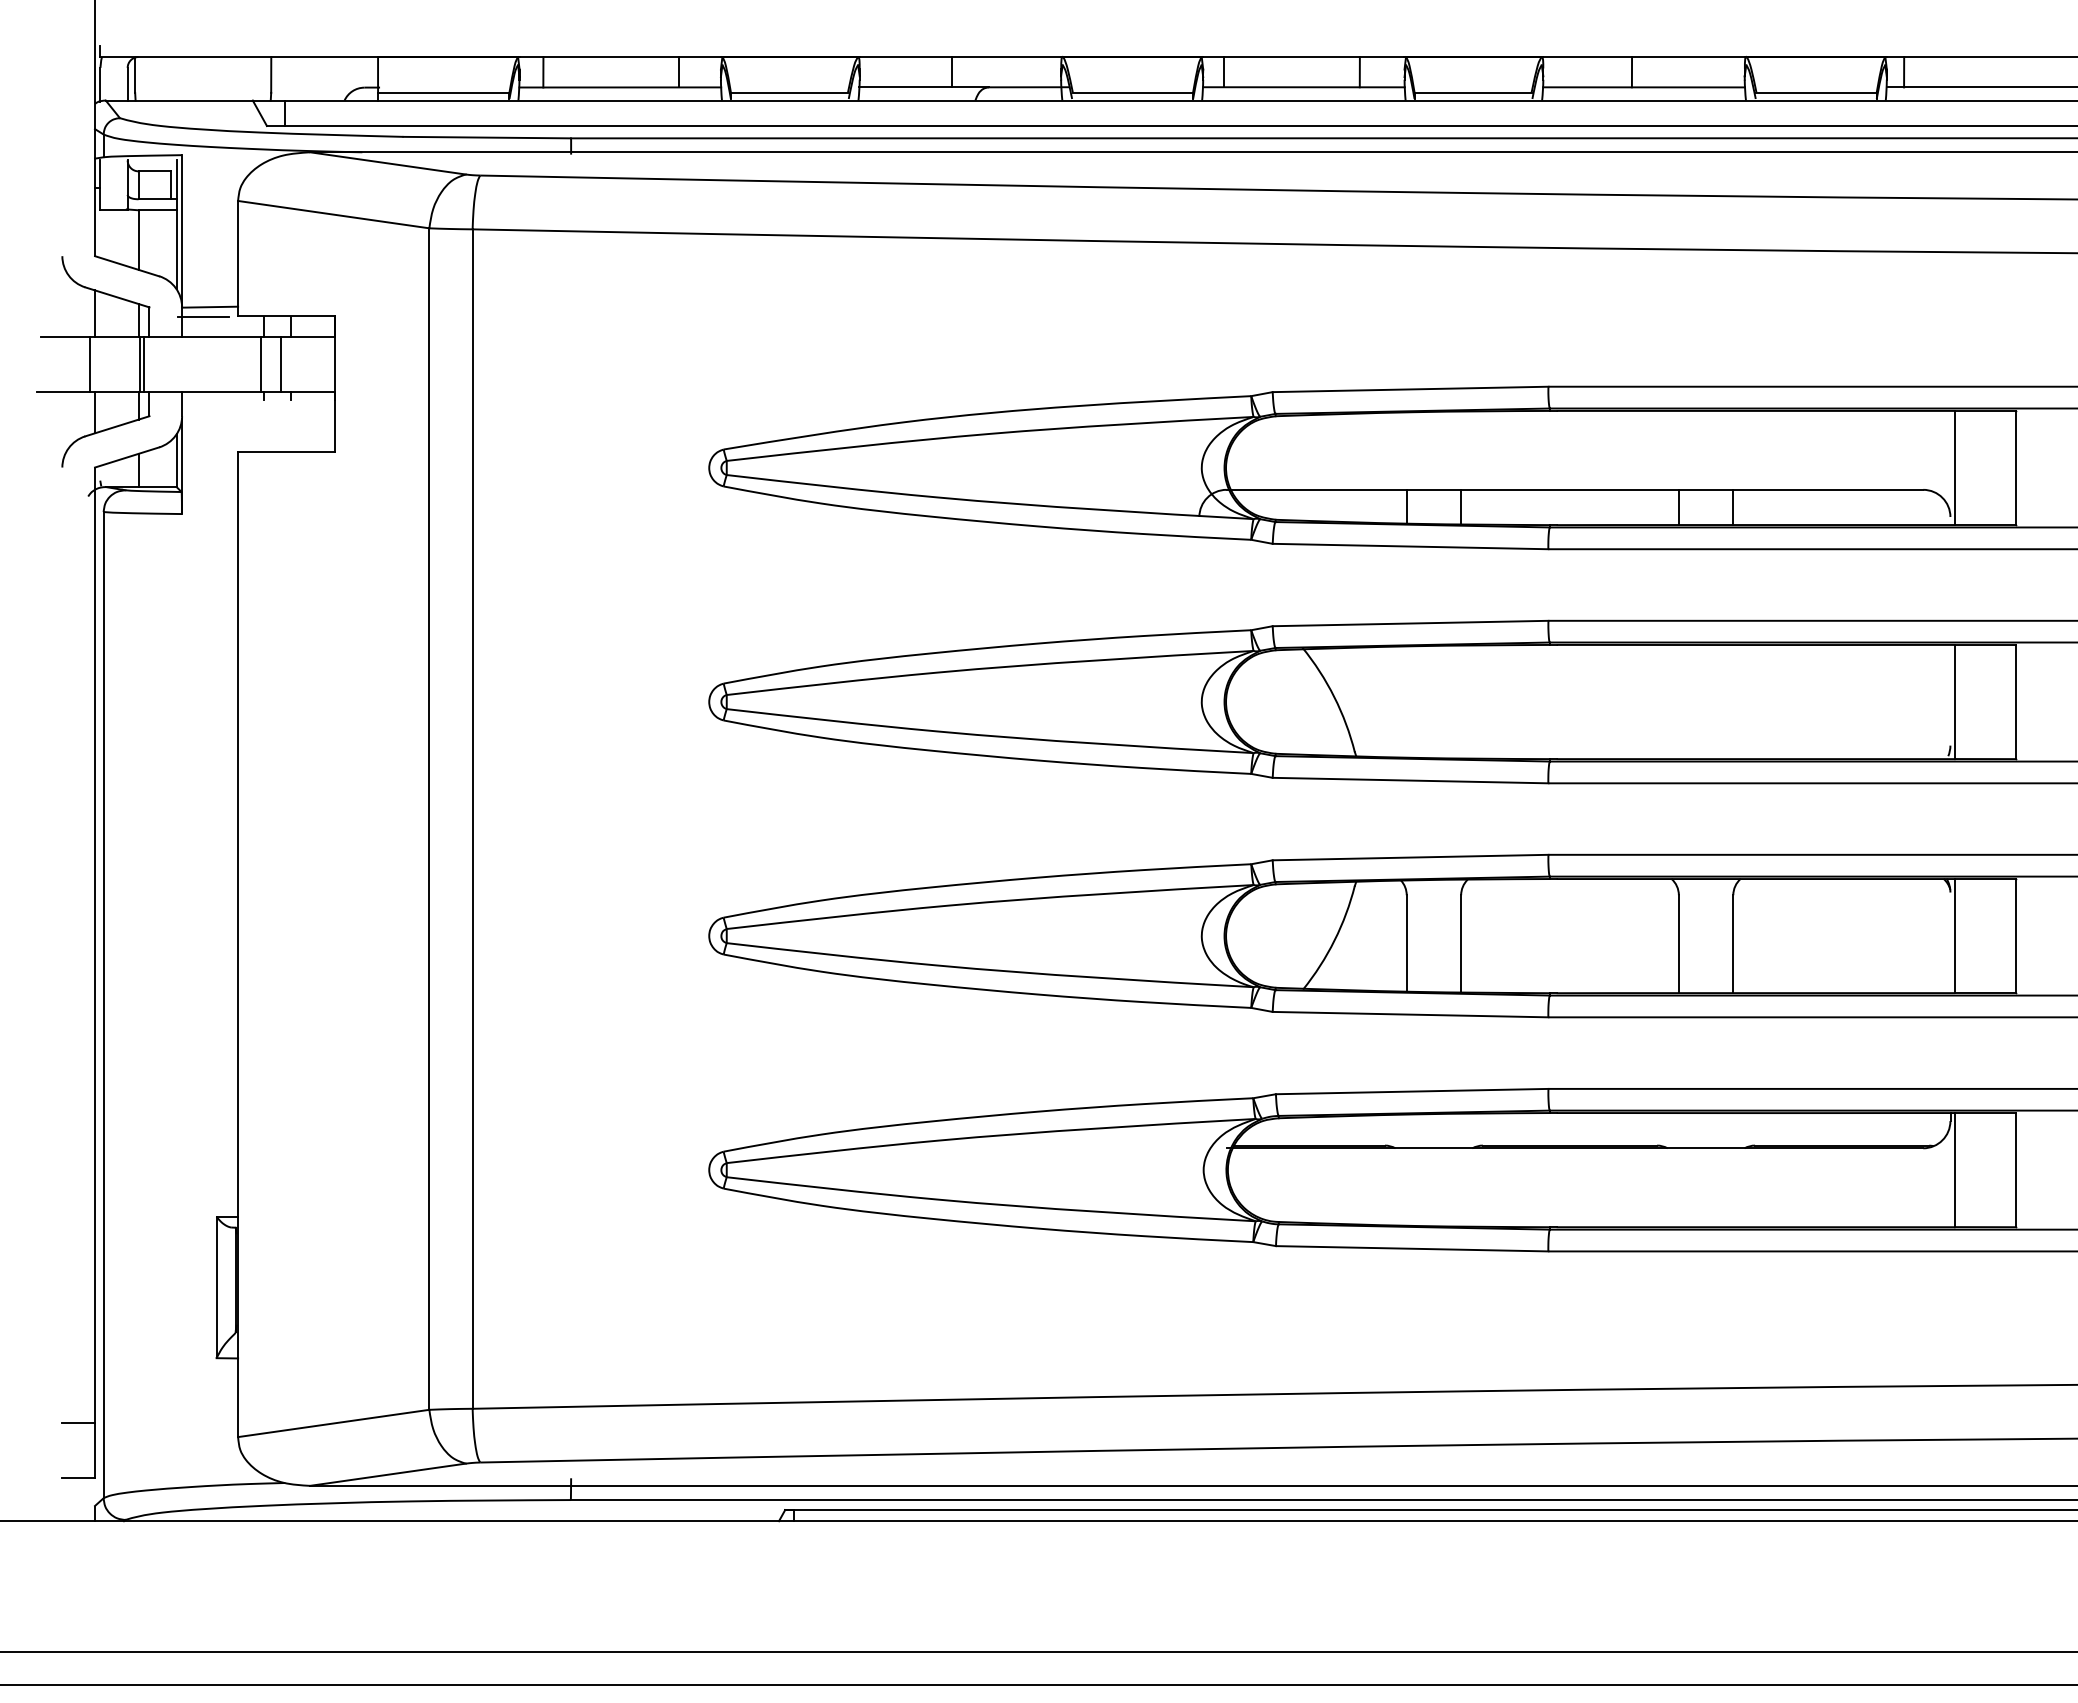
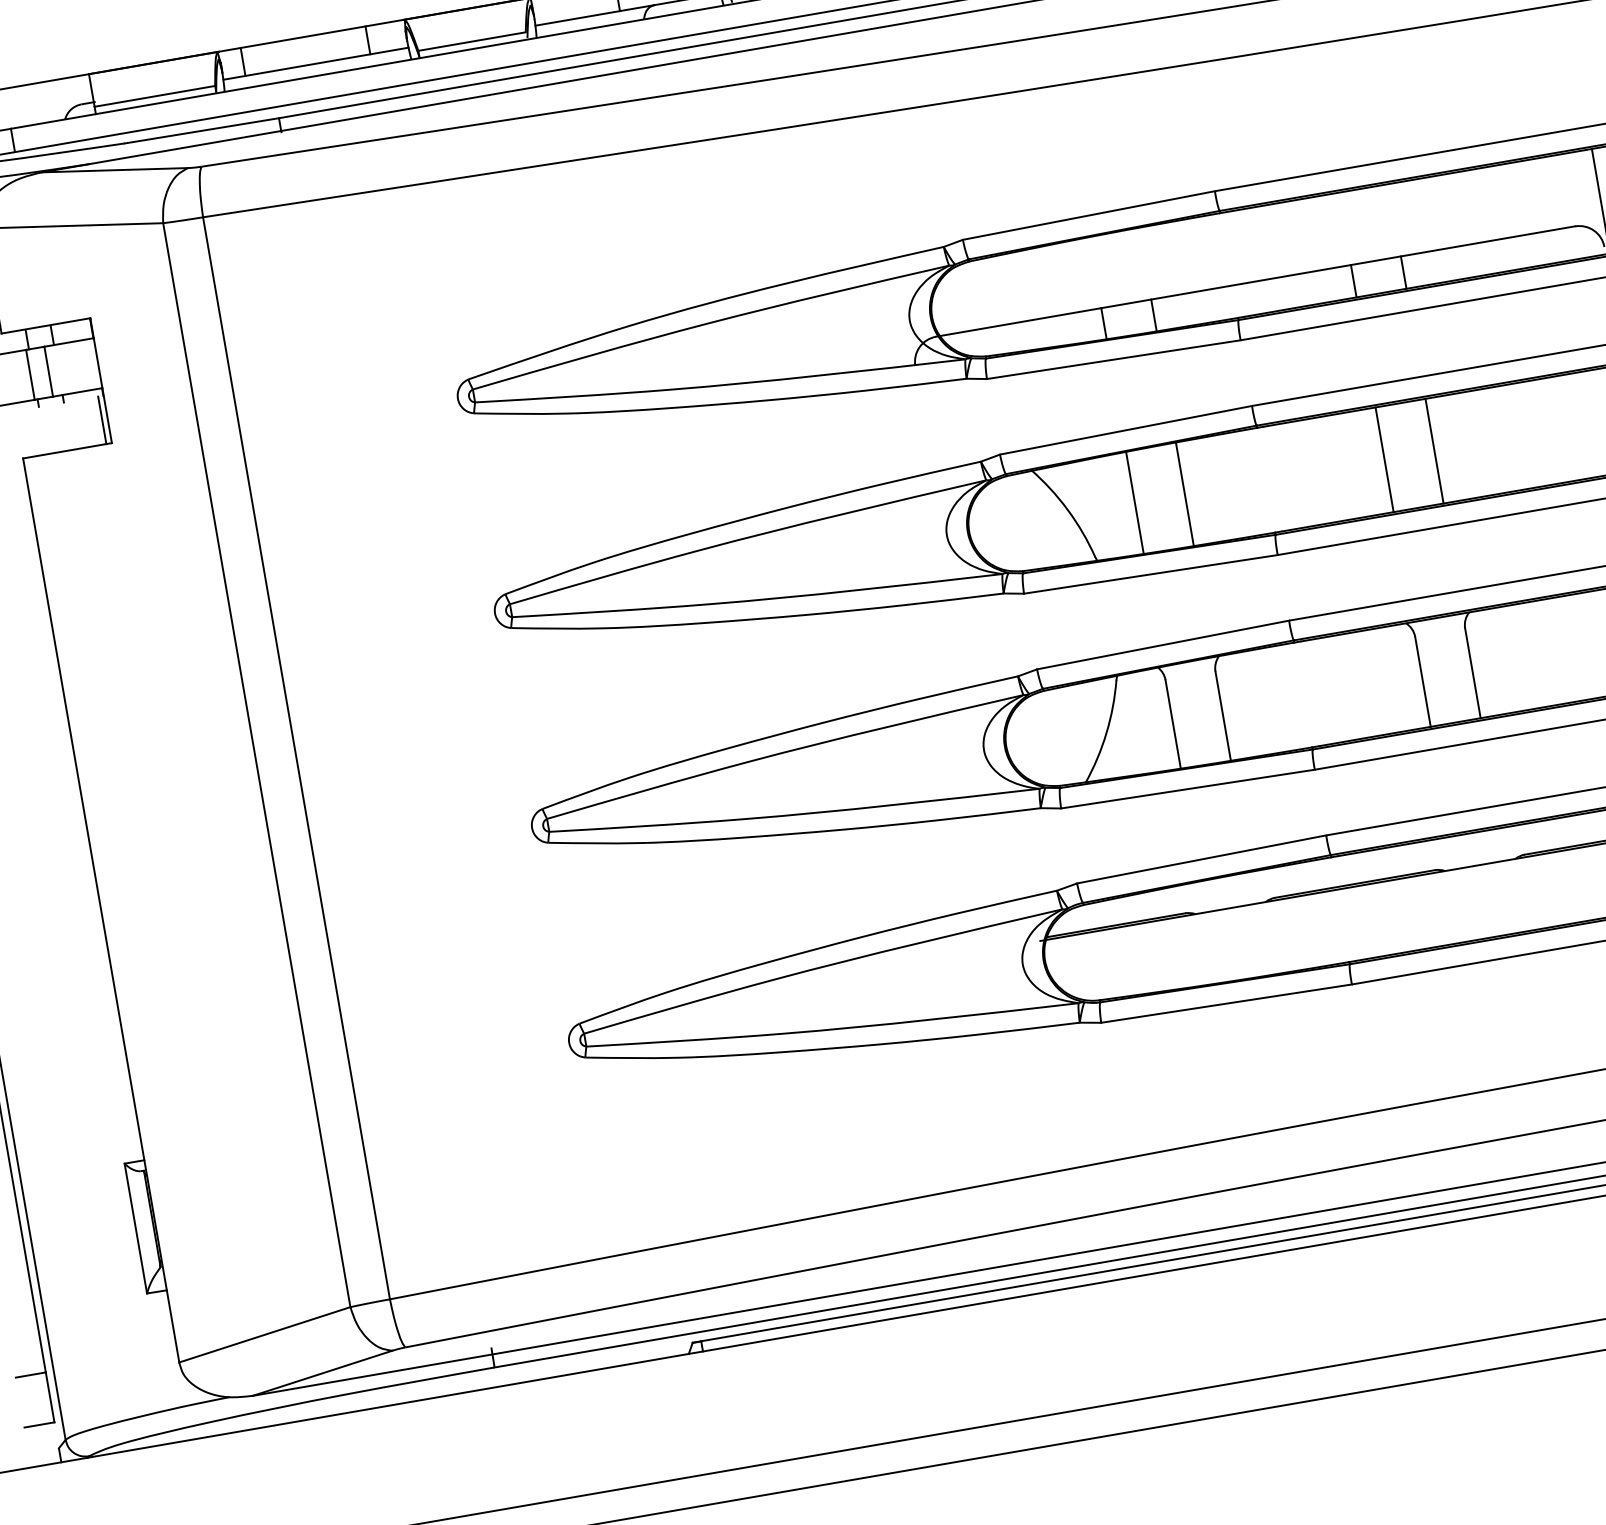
line: (328, 425) -> (101, 420), added
line: (1406, 701) -> (1134, 502), added
line: (1461, 701) -> (1185, 493), added
line: (1678, 702) -> (1384, 460), added
line: (1733, 702) -> (1434, 451), added

